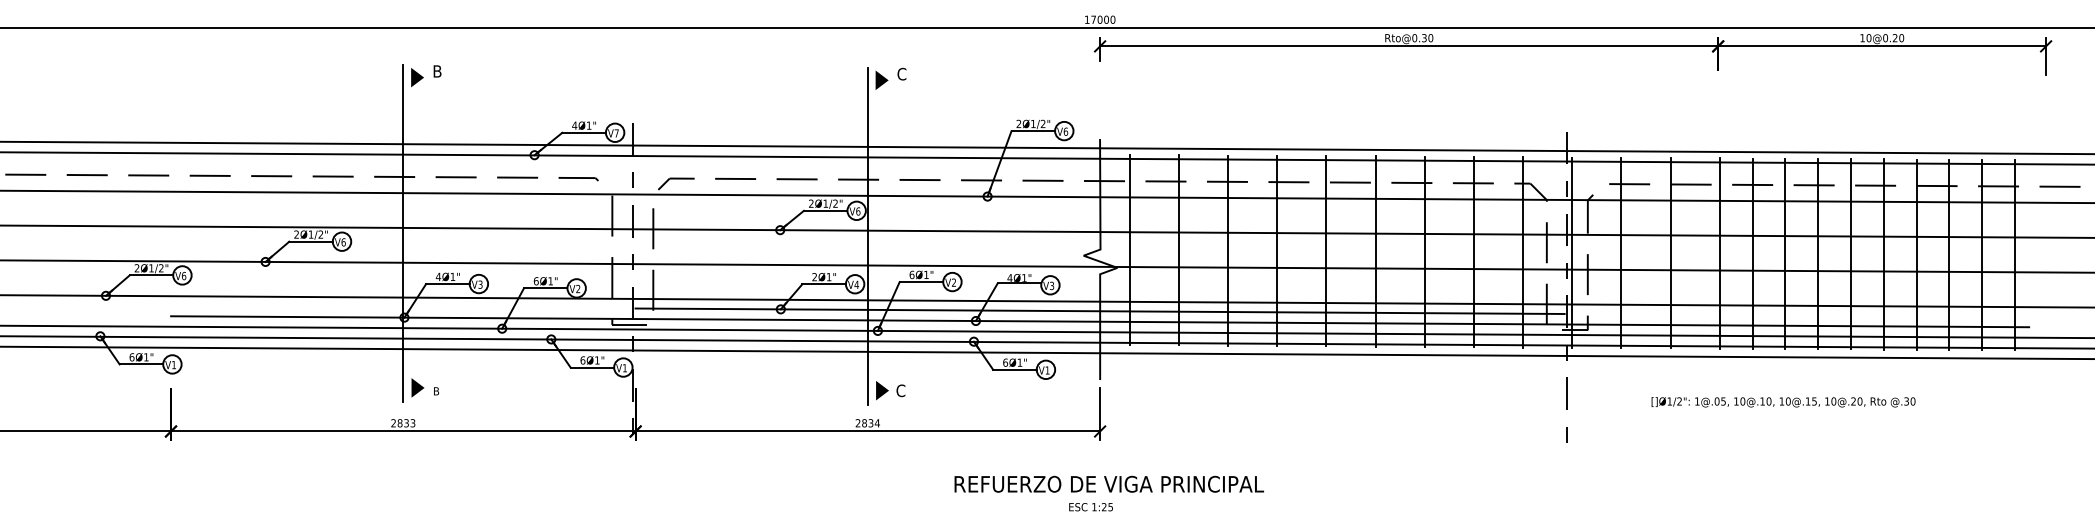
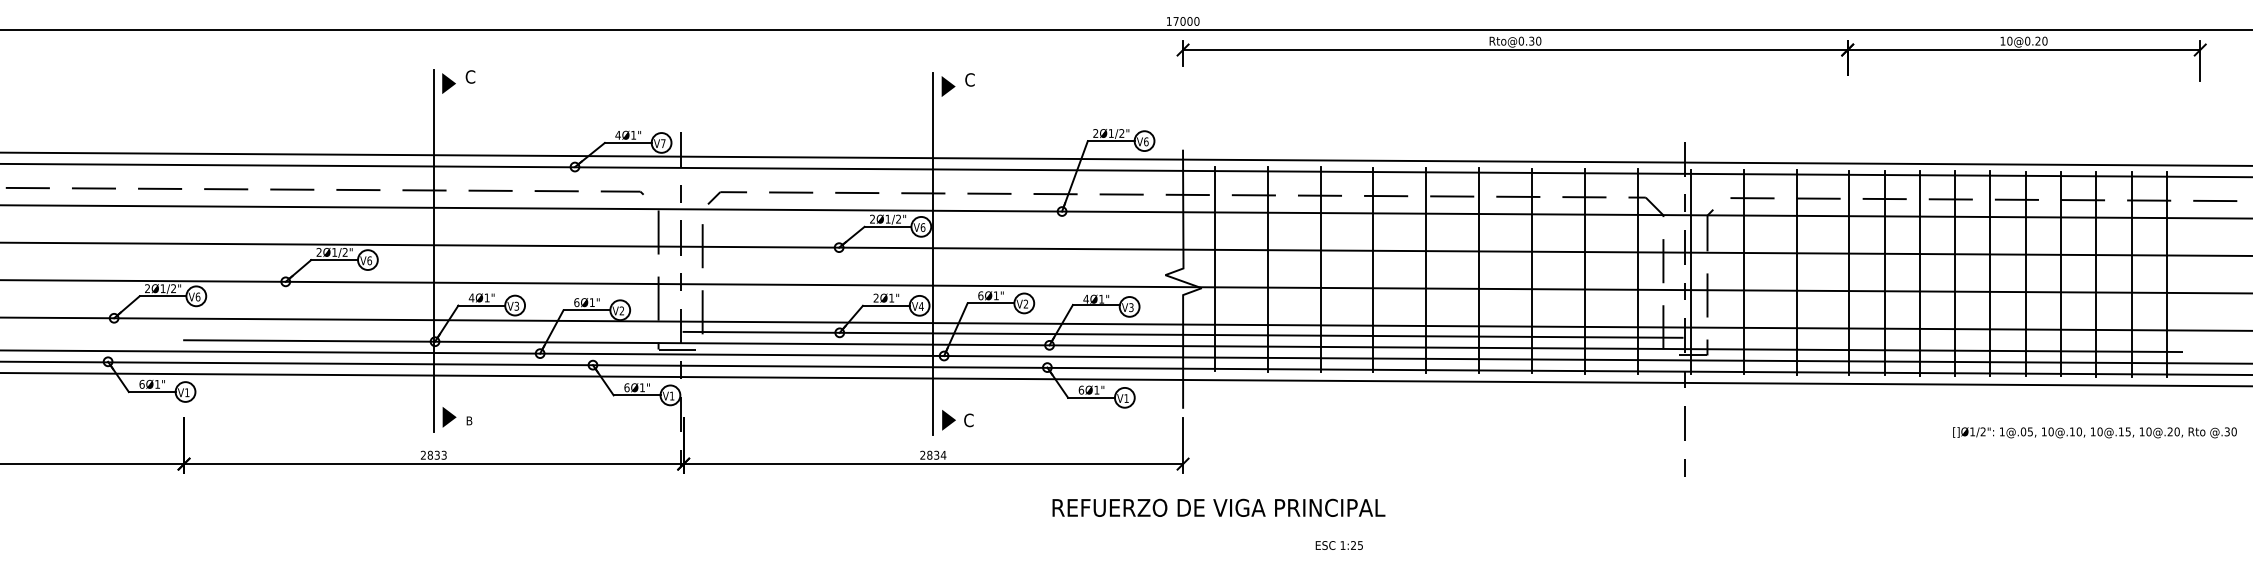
text: (437, 70) -> (470, 76), B -> C
text: (1783, 402) -> (2094, 432), moved
text: (1108, 483) -> (1218, 507), moved
text: (1090, 507) -> (1338, 545), moved

